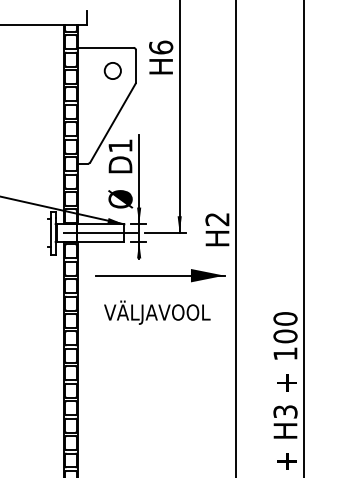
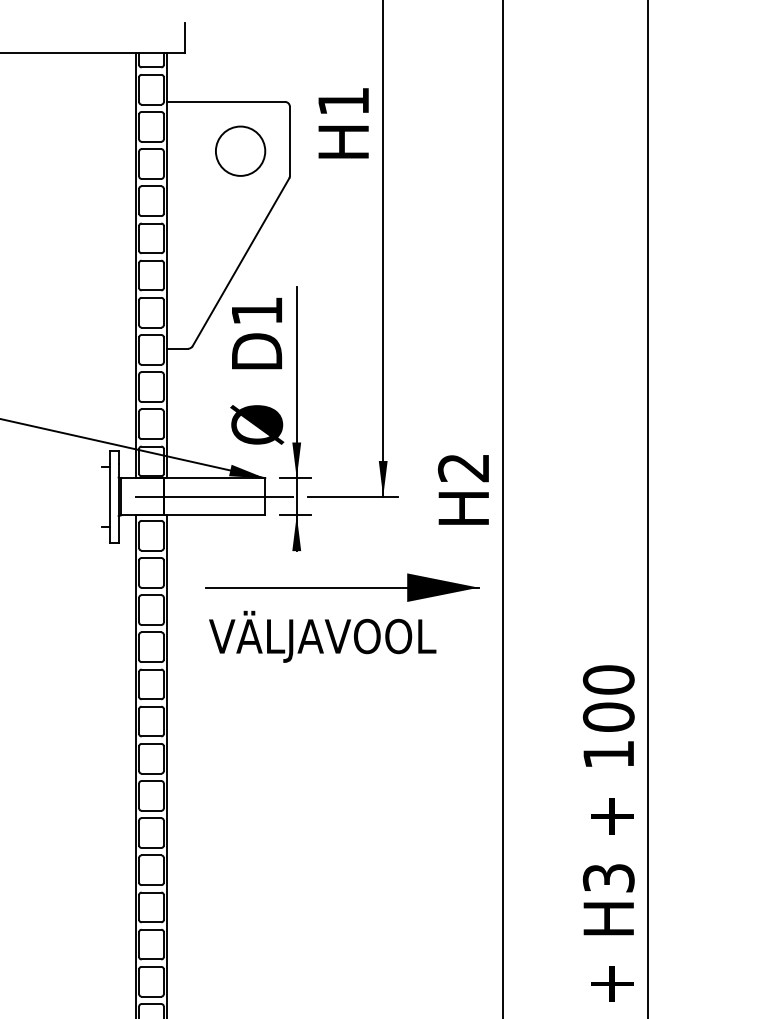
text: (161, 47) -> (344, 101), H6 -> H1
circle: (112, 70) -> (239, 150), size x1.43
text: (157, 312) -> (323, 636), moved

